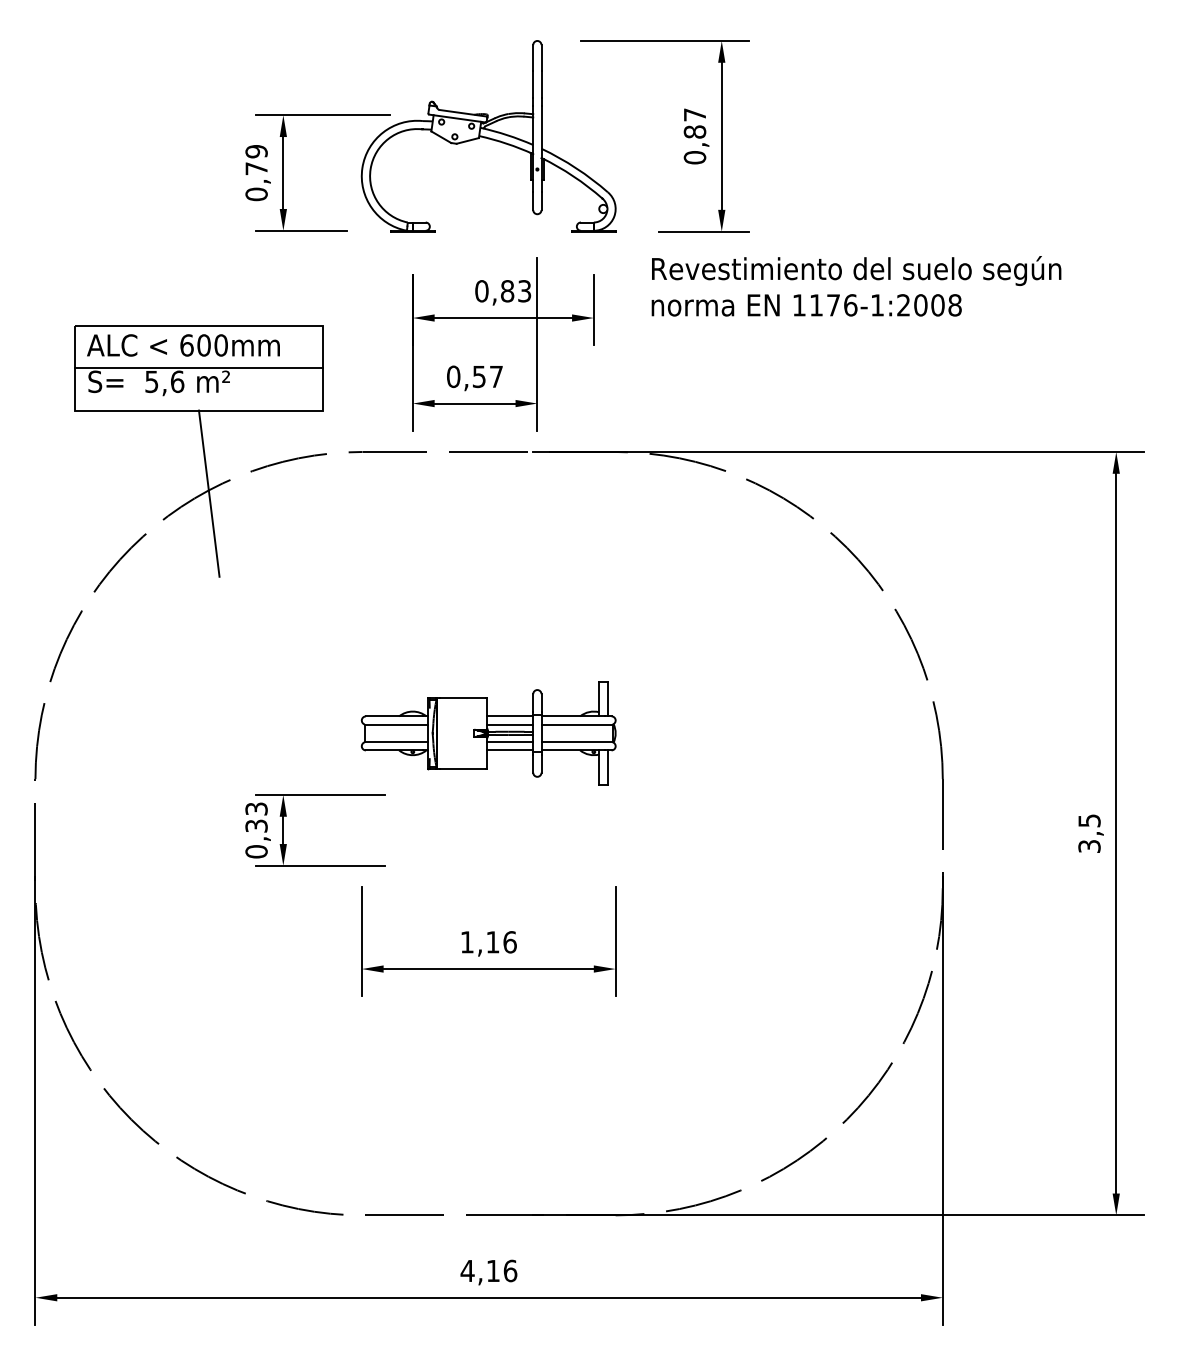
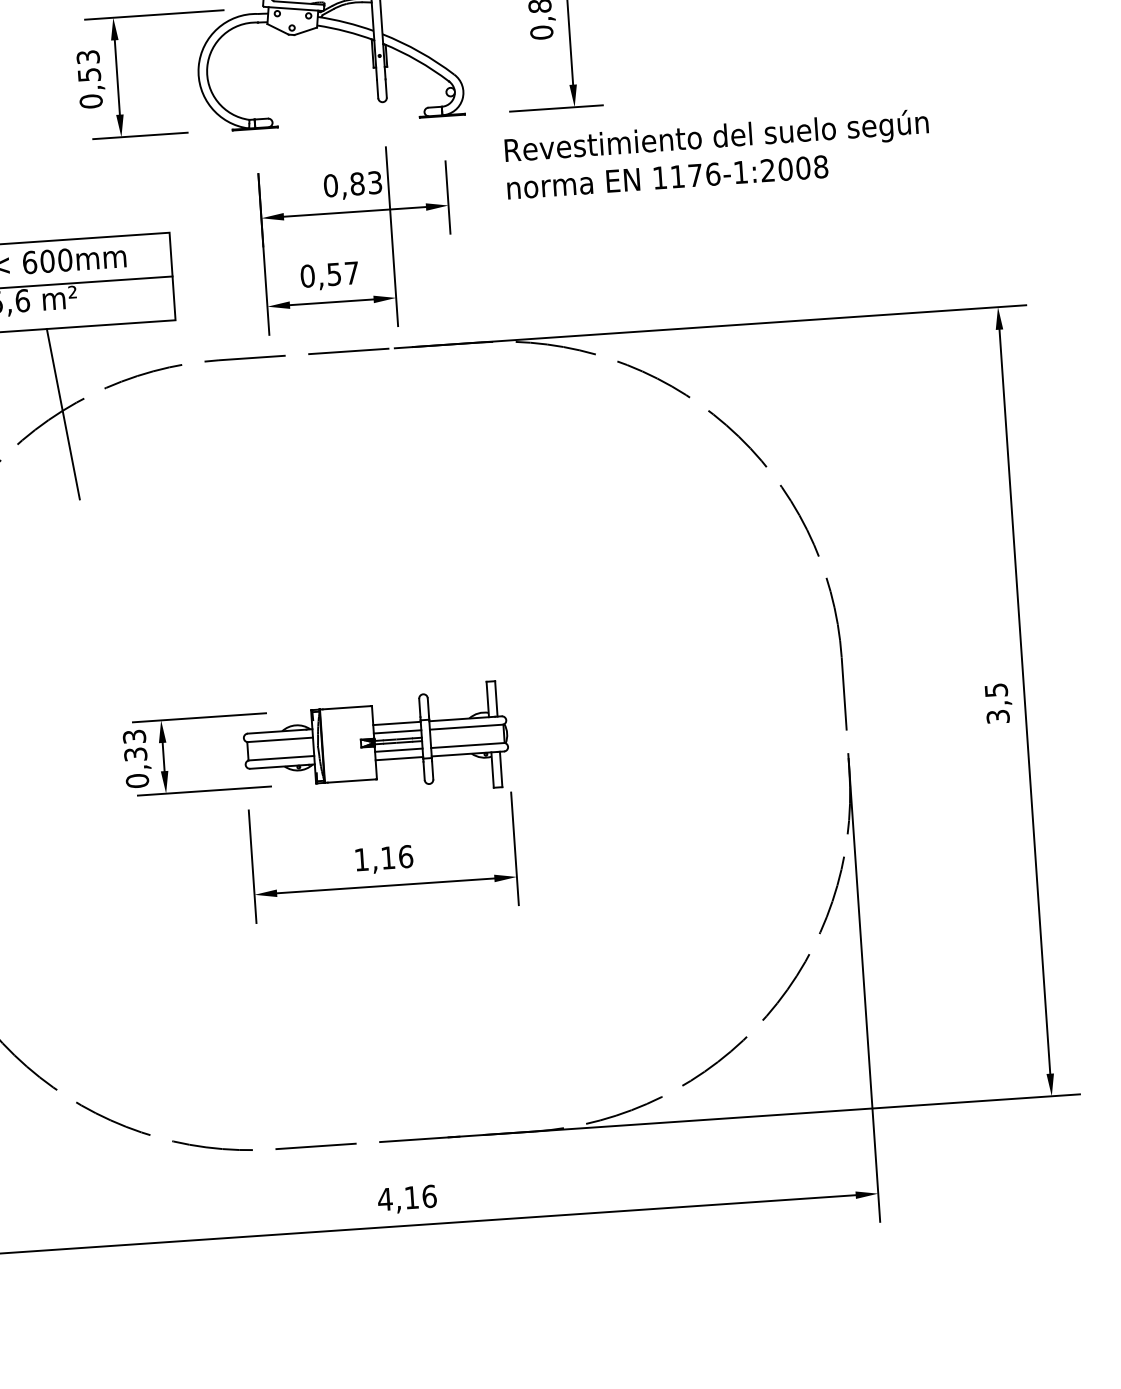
text: (256, 160) -> (88, 66), 0,79 -> 0,53
part: (488, 733) -> (375, 742), moved

